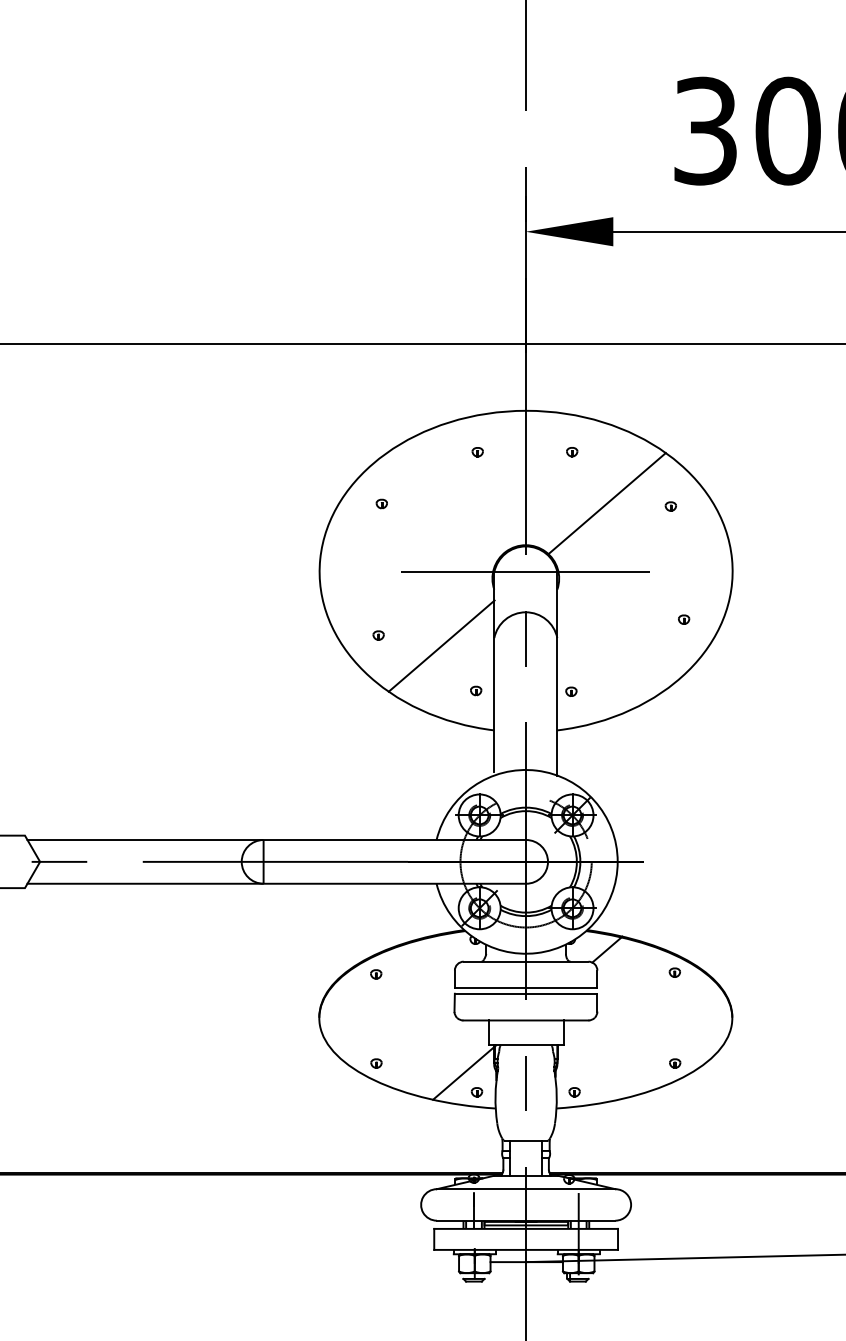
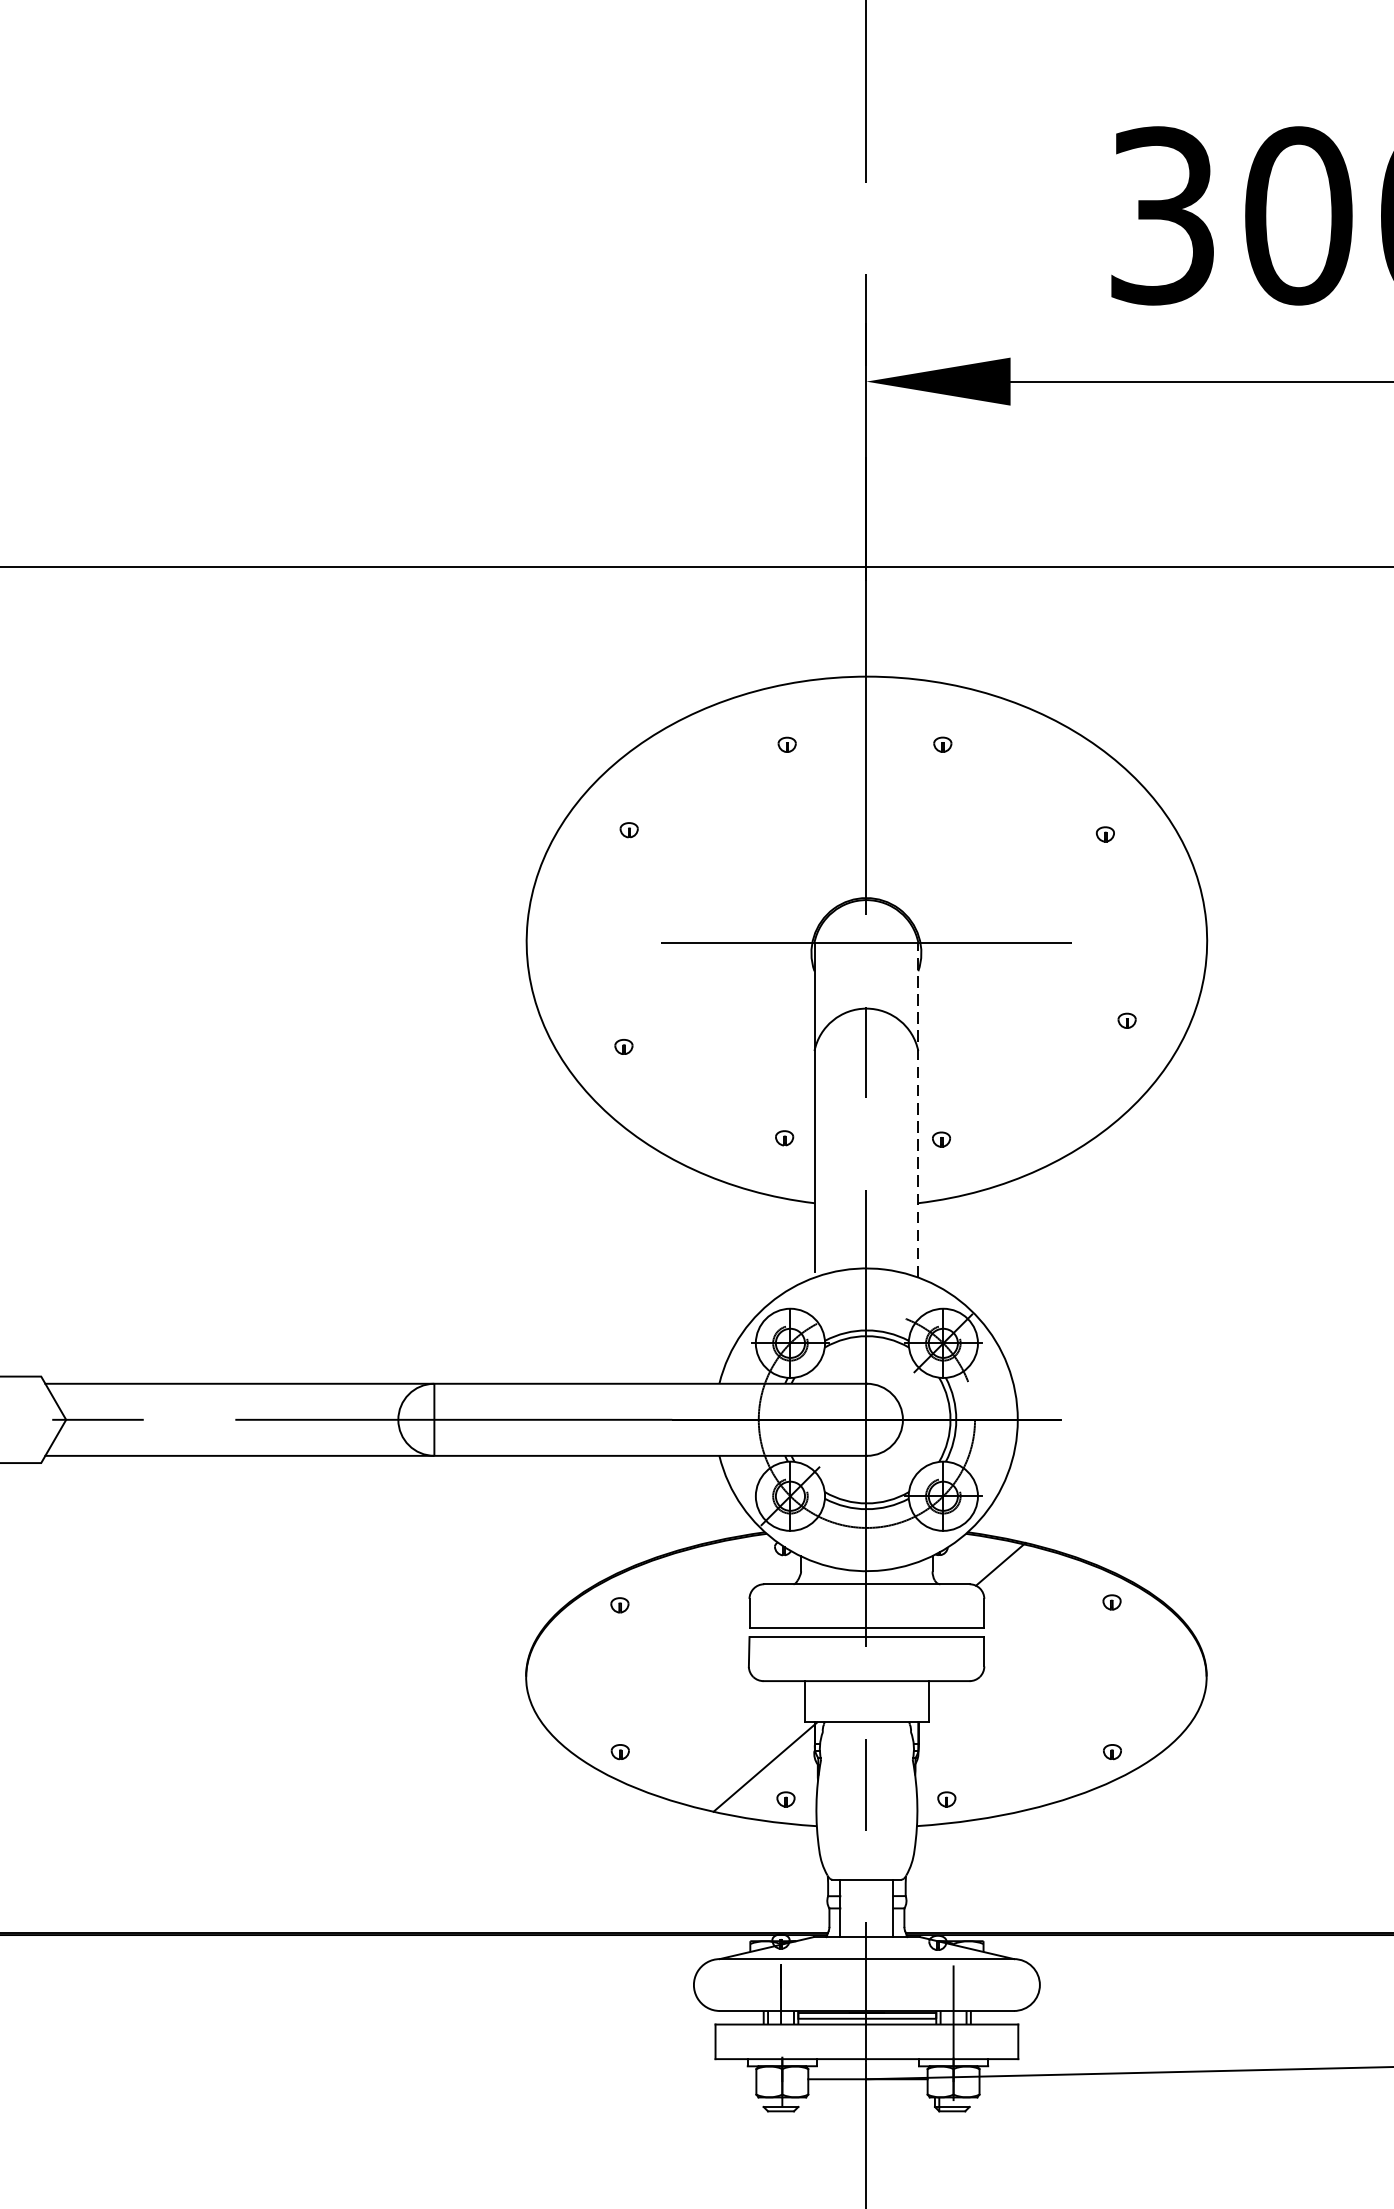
line: (607, 503) -> (1000, 829), removed
line: (441, 645) -> (727, 1063), removed
line: (557, 673) -> (918, 1109), solid -> dashed

